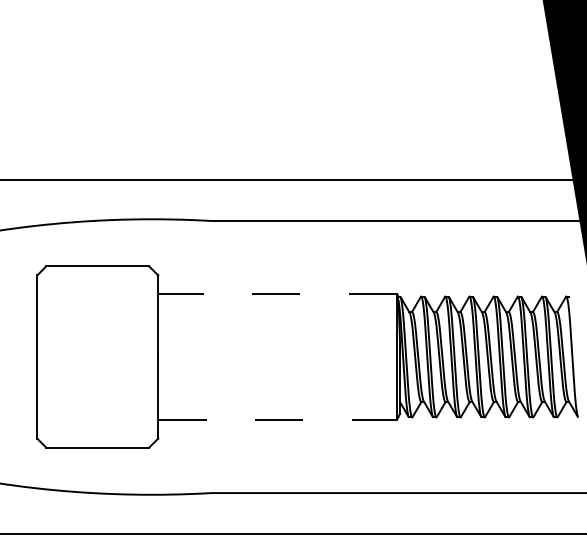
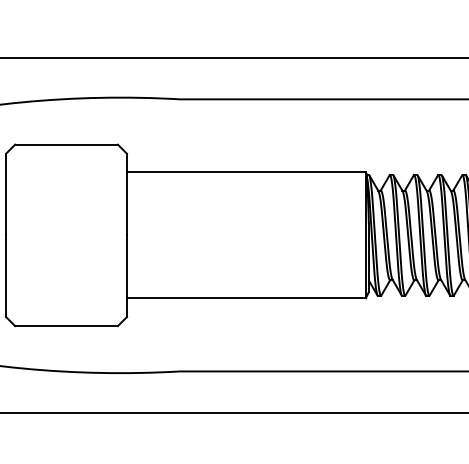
line: (277, 294) -> (246, 172), dashed -> solid
line: (278, 419) -> (247, 297), dashed -> solid

